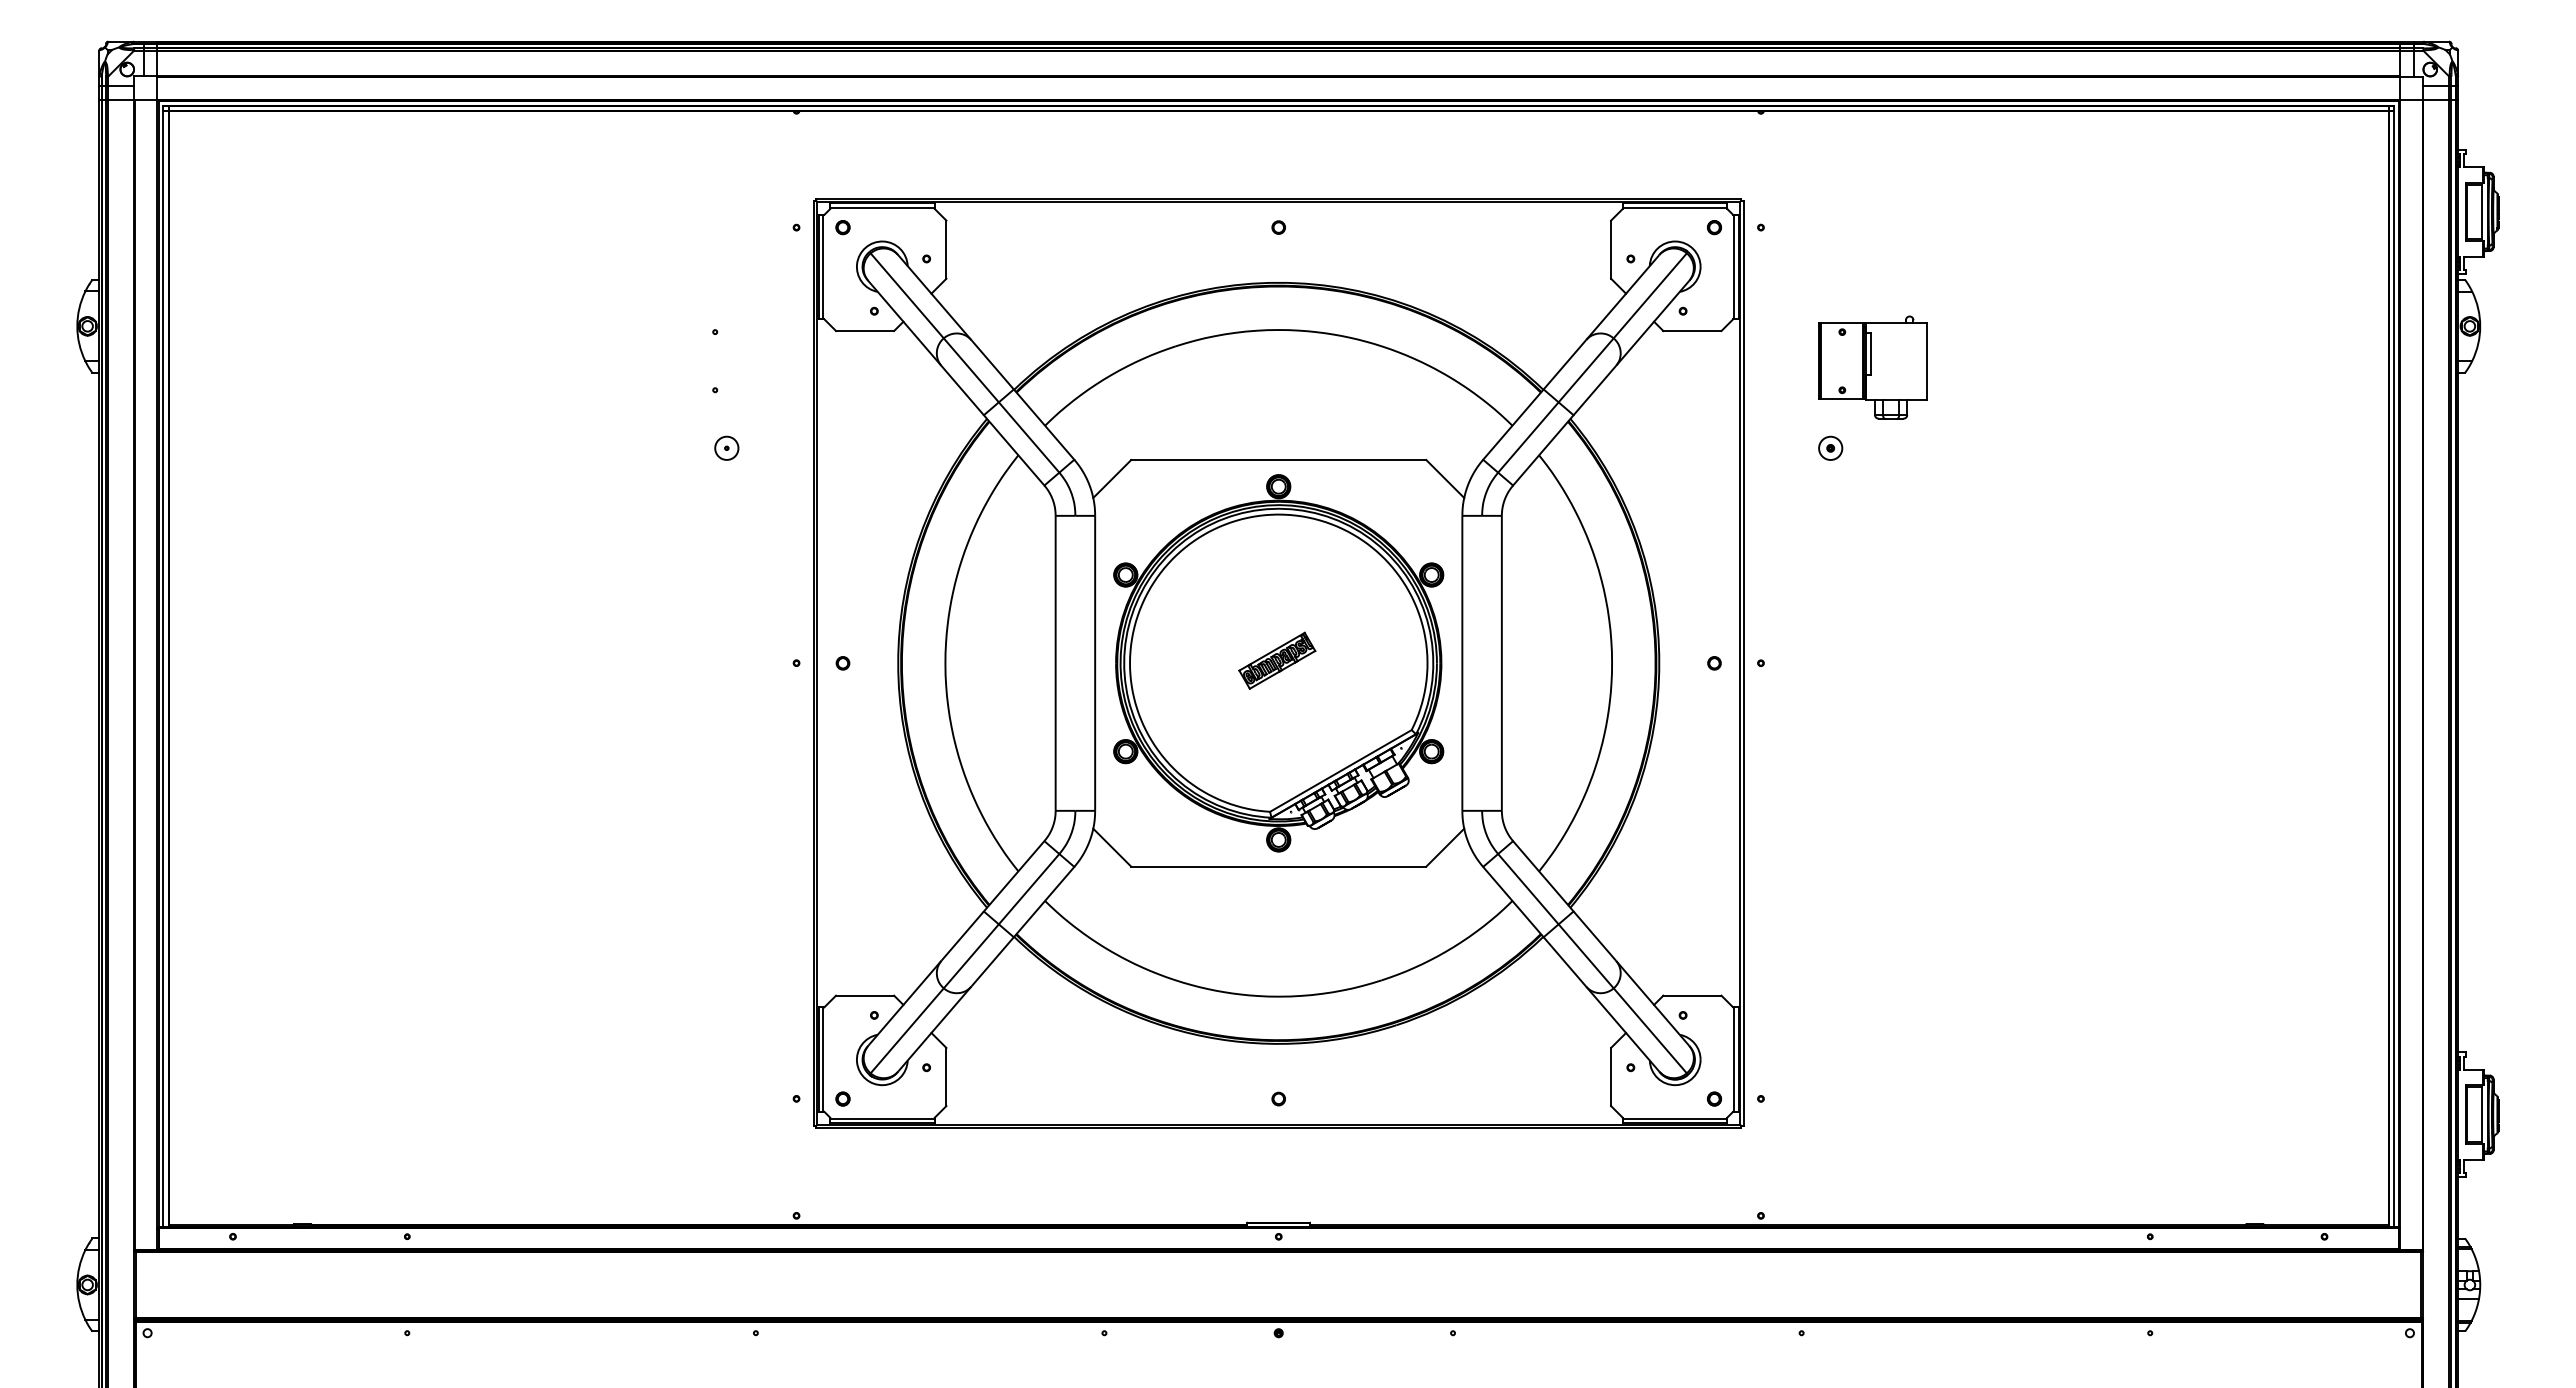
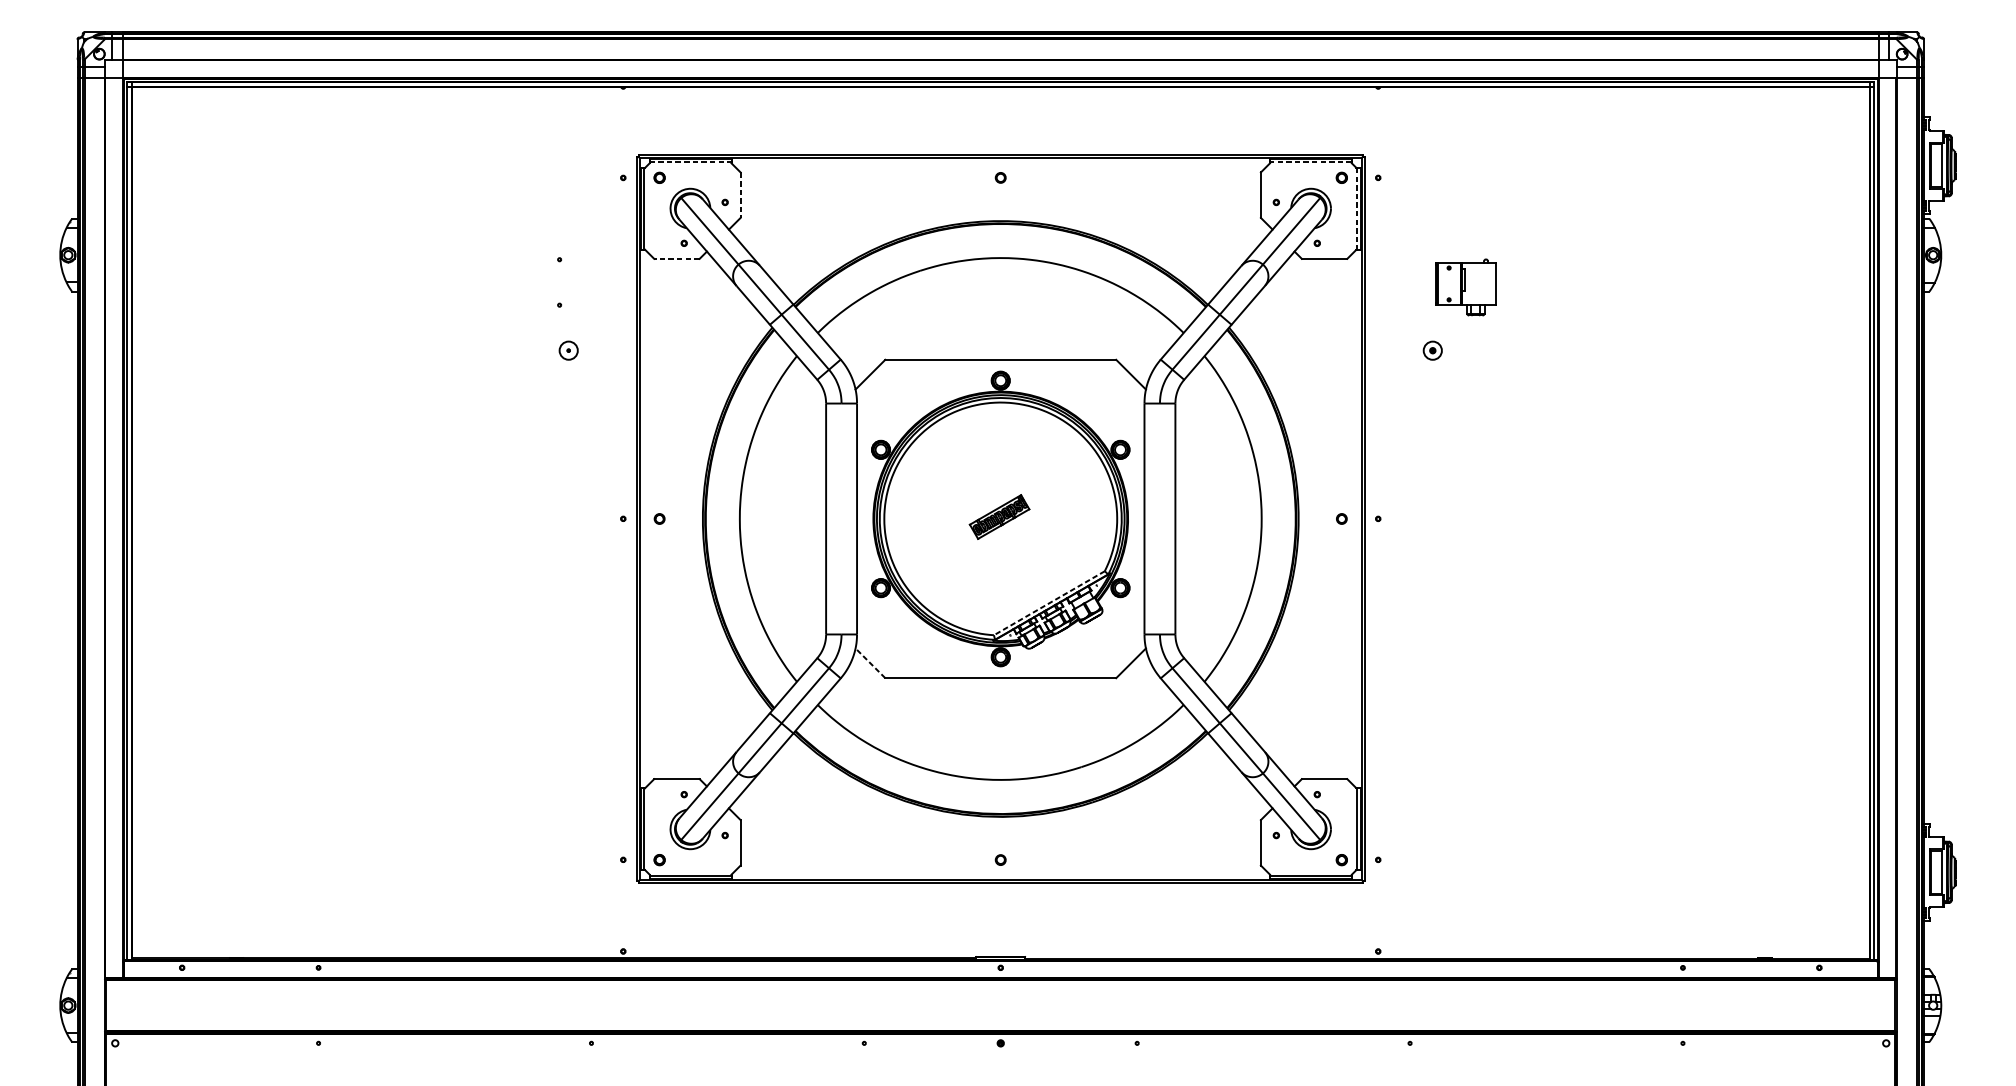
line: (883, 207) -> (691, 162), solid -> dashed
line: (1674, 207) -> (1310, 162), solid -> dashed
line: (946, 250) -> (740, 195), solid -> dashed
line: (1734, 267) -> (1357, 209), solid -> dashed
line: (864, 331) -> (676, 259), solid -> dashed
part: (1872, 367) -> (1465, 287), size x0.7
line: (1340, 770) -> (1049, 602), solid -> dashed
line: (1112, 847) -> (870, 663), solid -> dashed

